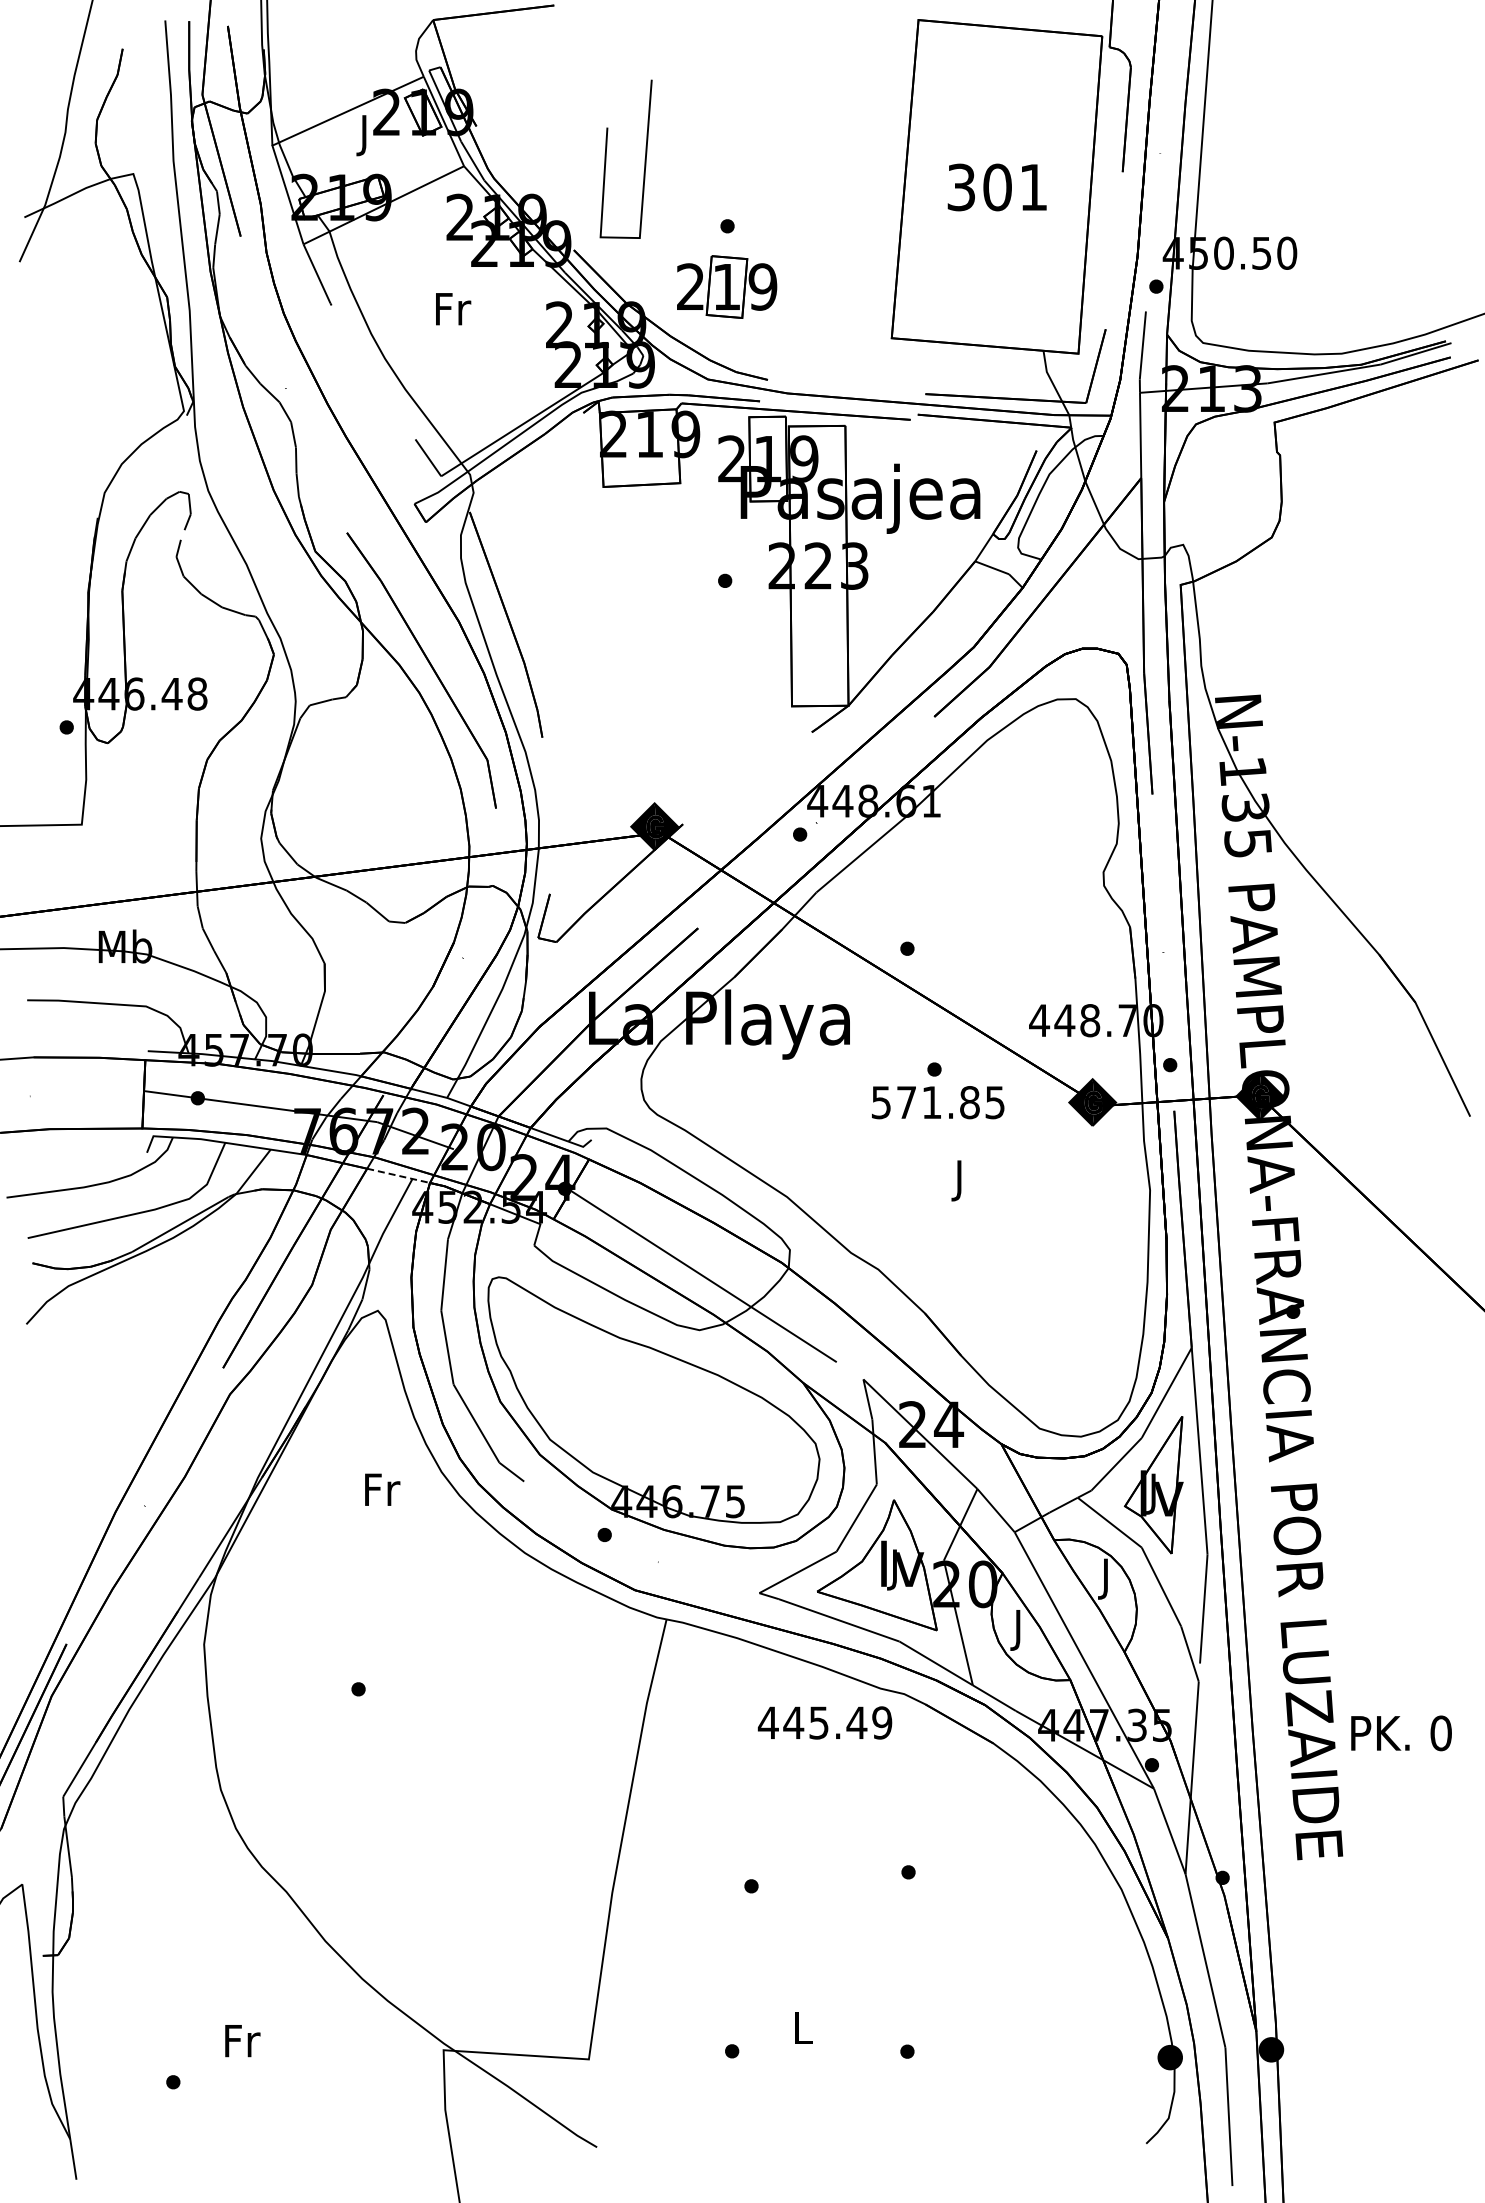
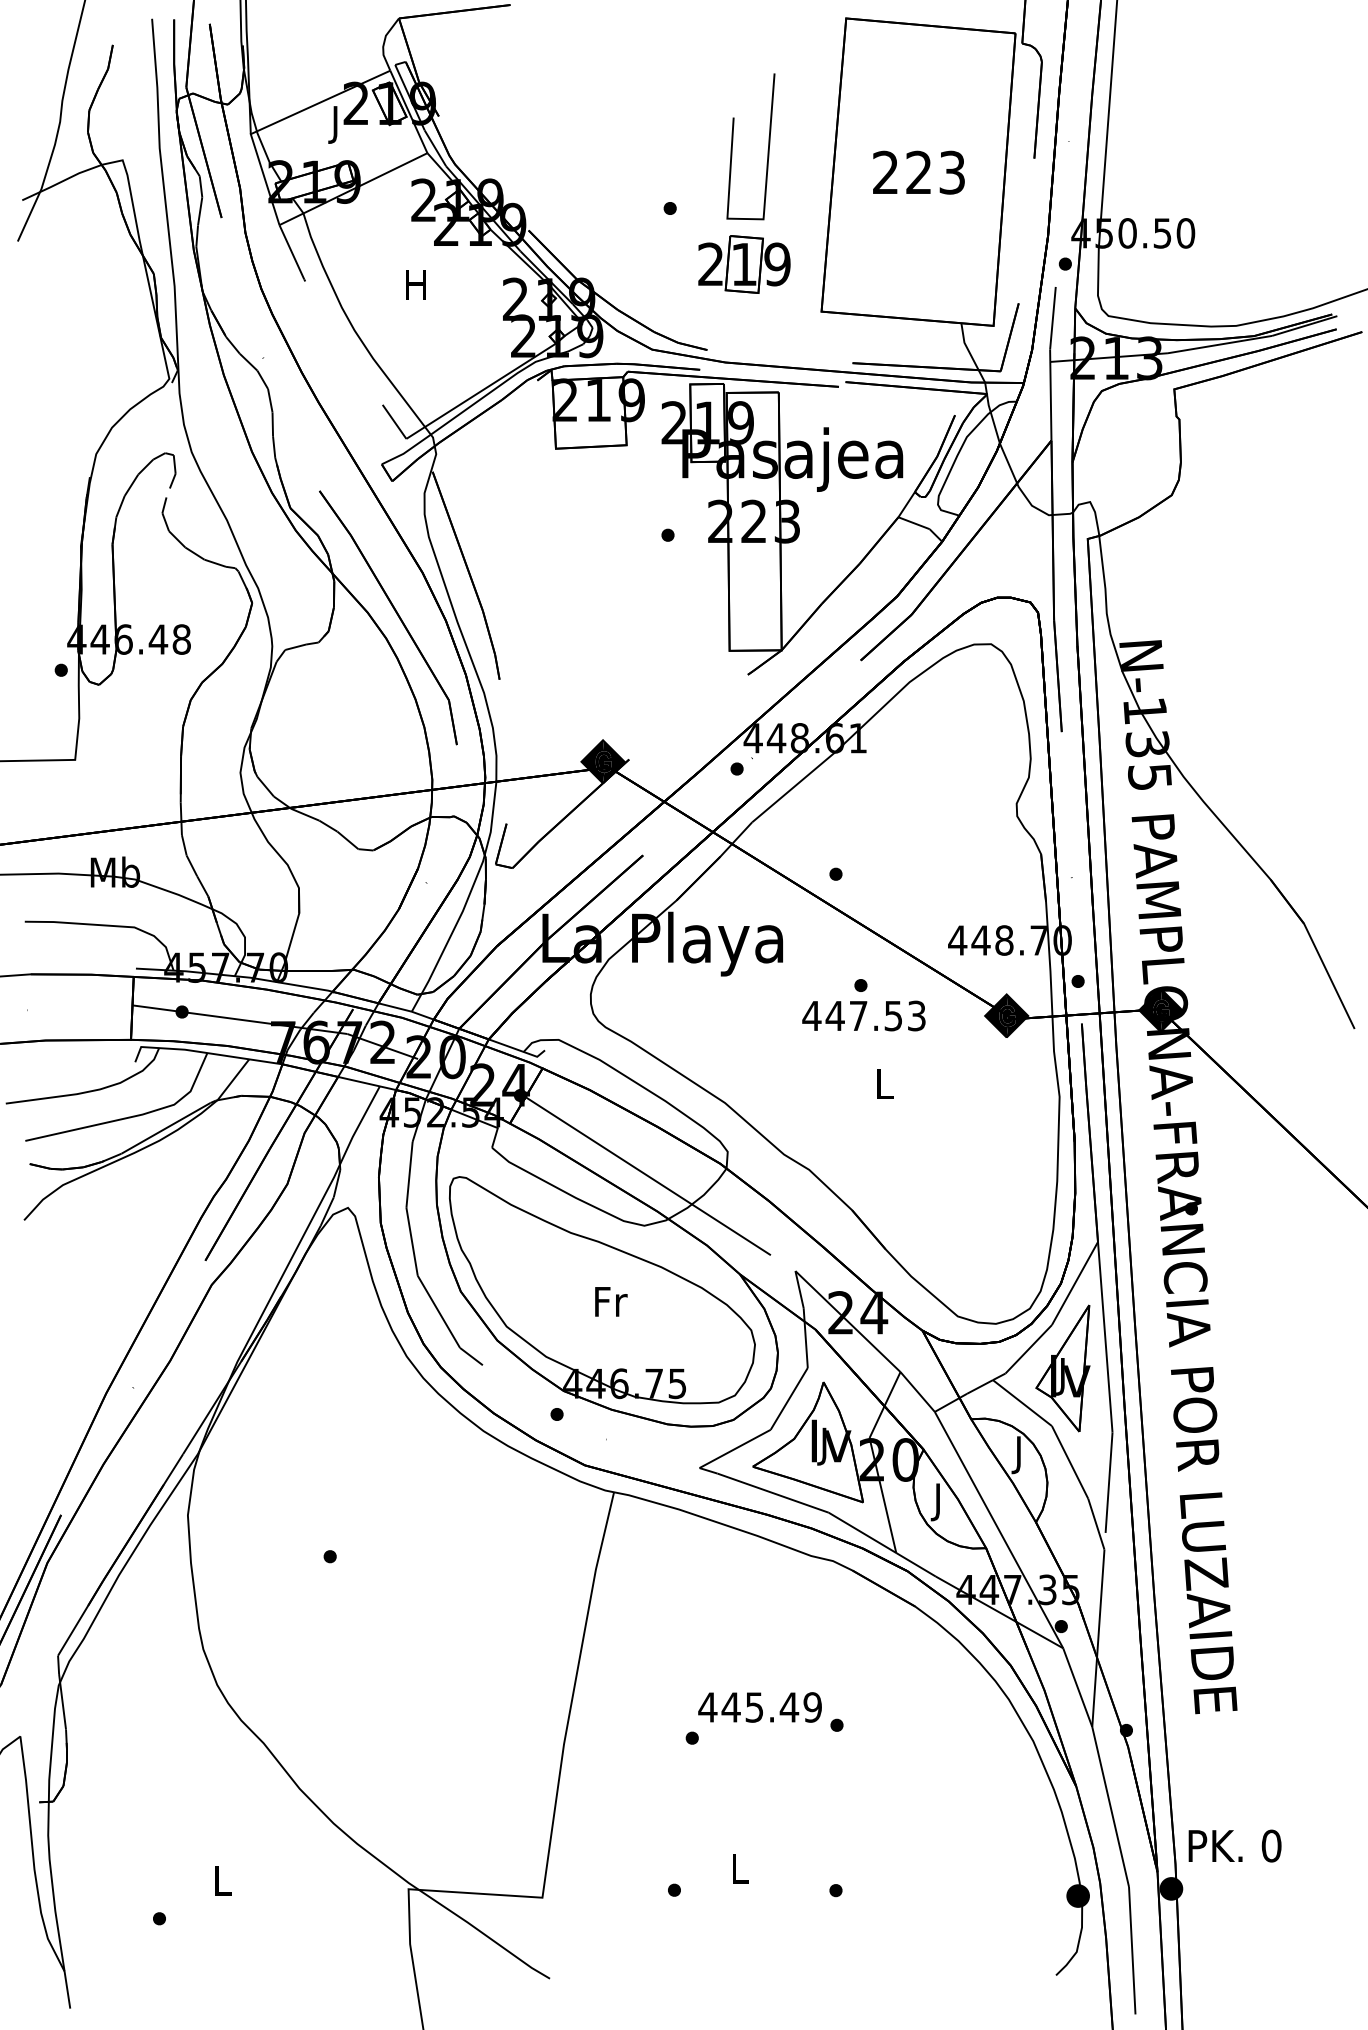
line: (606, 158) -> (732, 146), moved
text: (997, 187) -> (918, 172), 301 -> 223
part: (727, 286) -> (744, 263), moved
text: (453, 309) -> (417, 285), Fr -> H
text: (937, 1102) -> (863, 1015), 571.85 -> 447.53
line: (399, 1175) -> (367, 1083), dashed -> solid
text: (960, 1180) -> (884, 1087), J -> L
text: (382, 1489) -> (611, 1301), moved
text: (824, 1722) -> (759, 1707), moved
text: (1401, 1733) -> (1235, 1846), moved
text: (242, 2041) -> (223, 1881), Fr -> L

